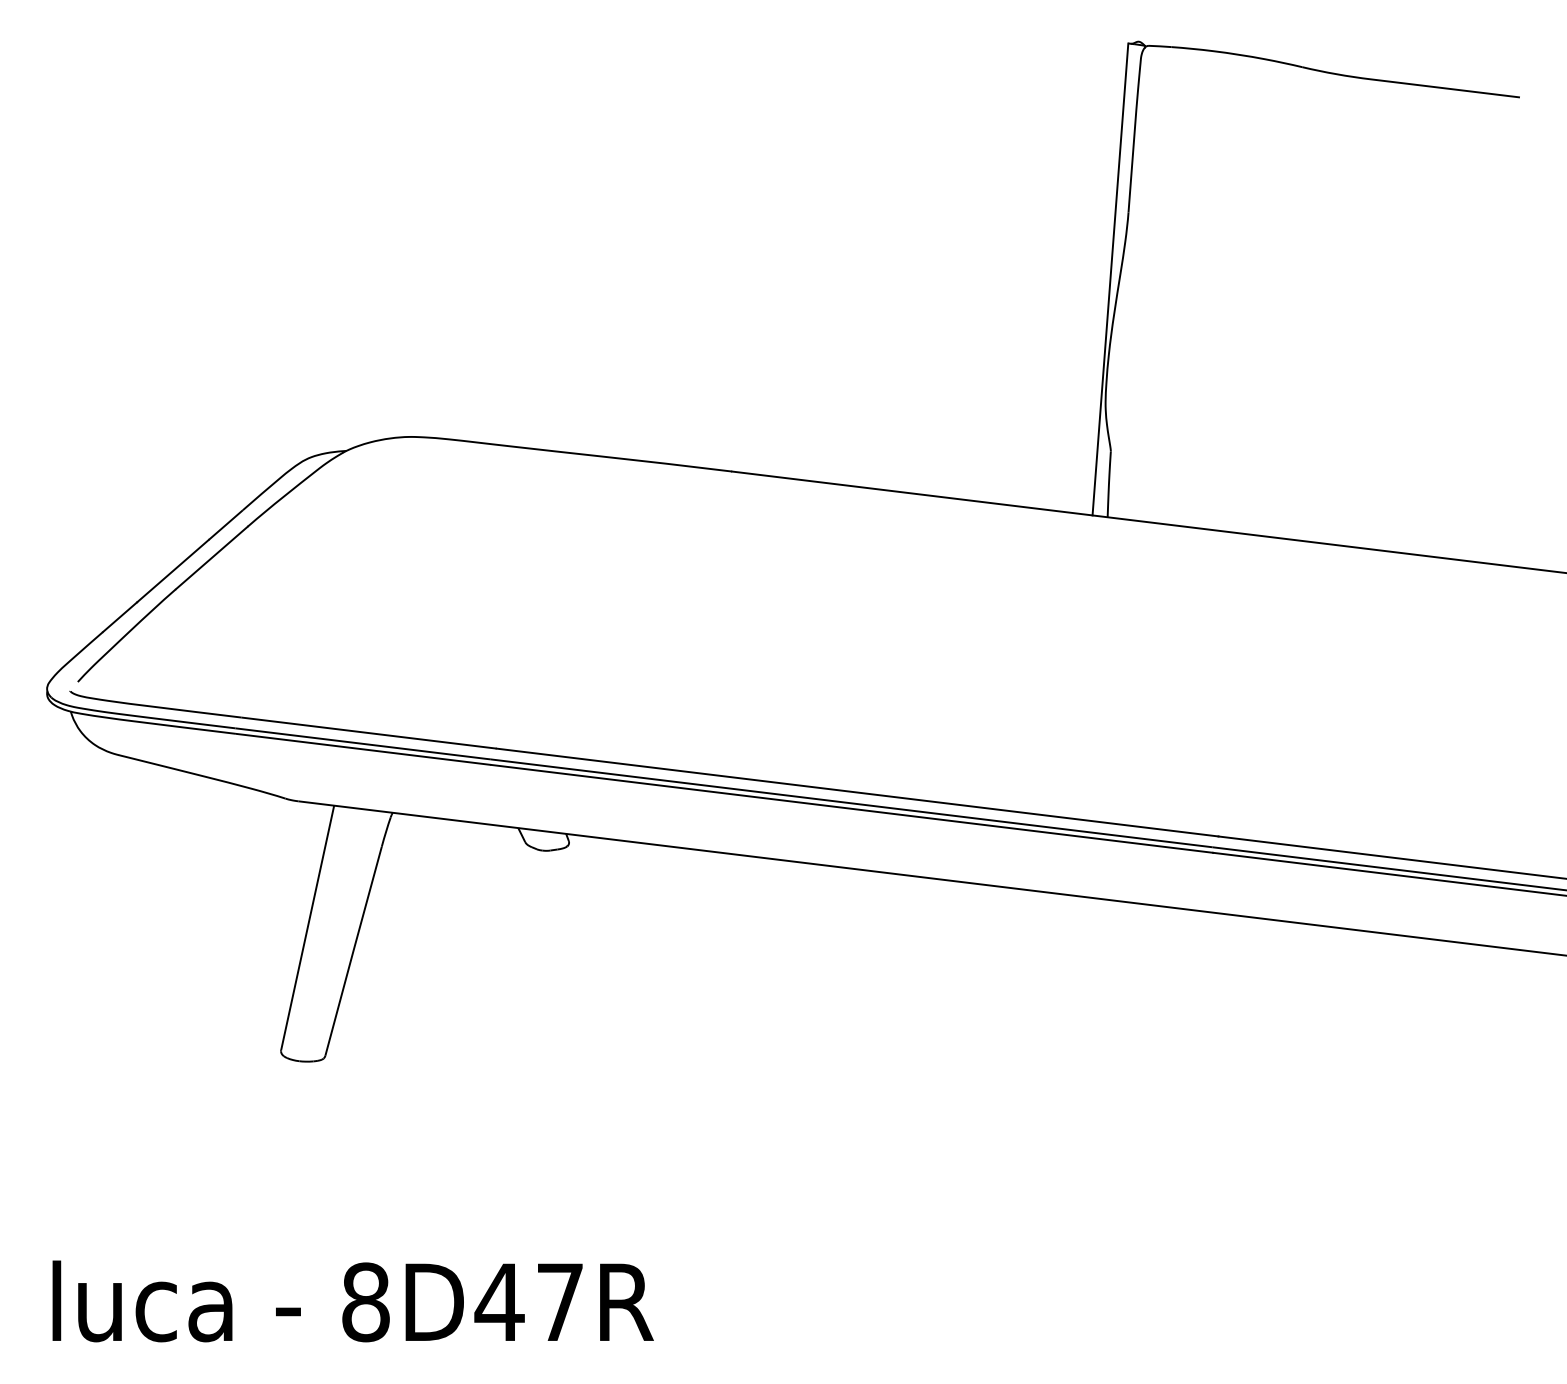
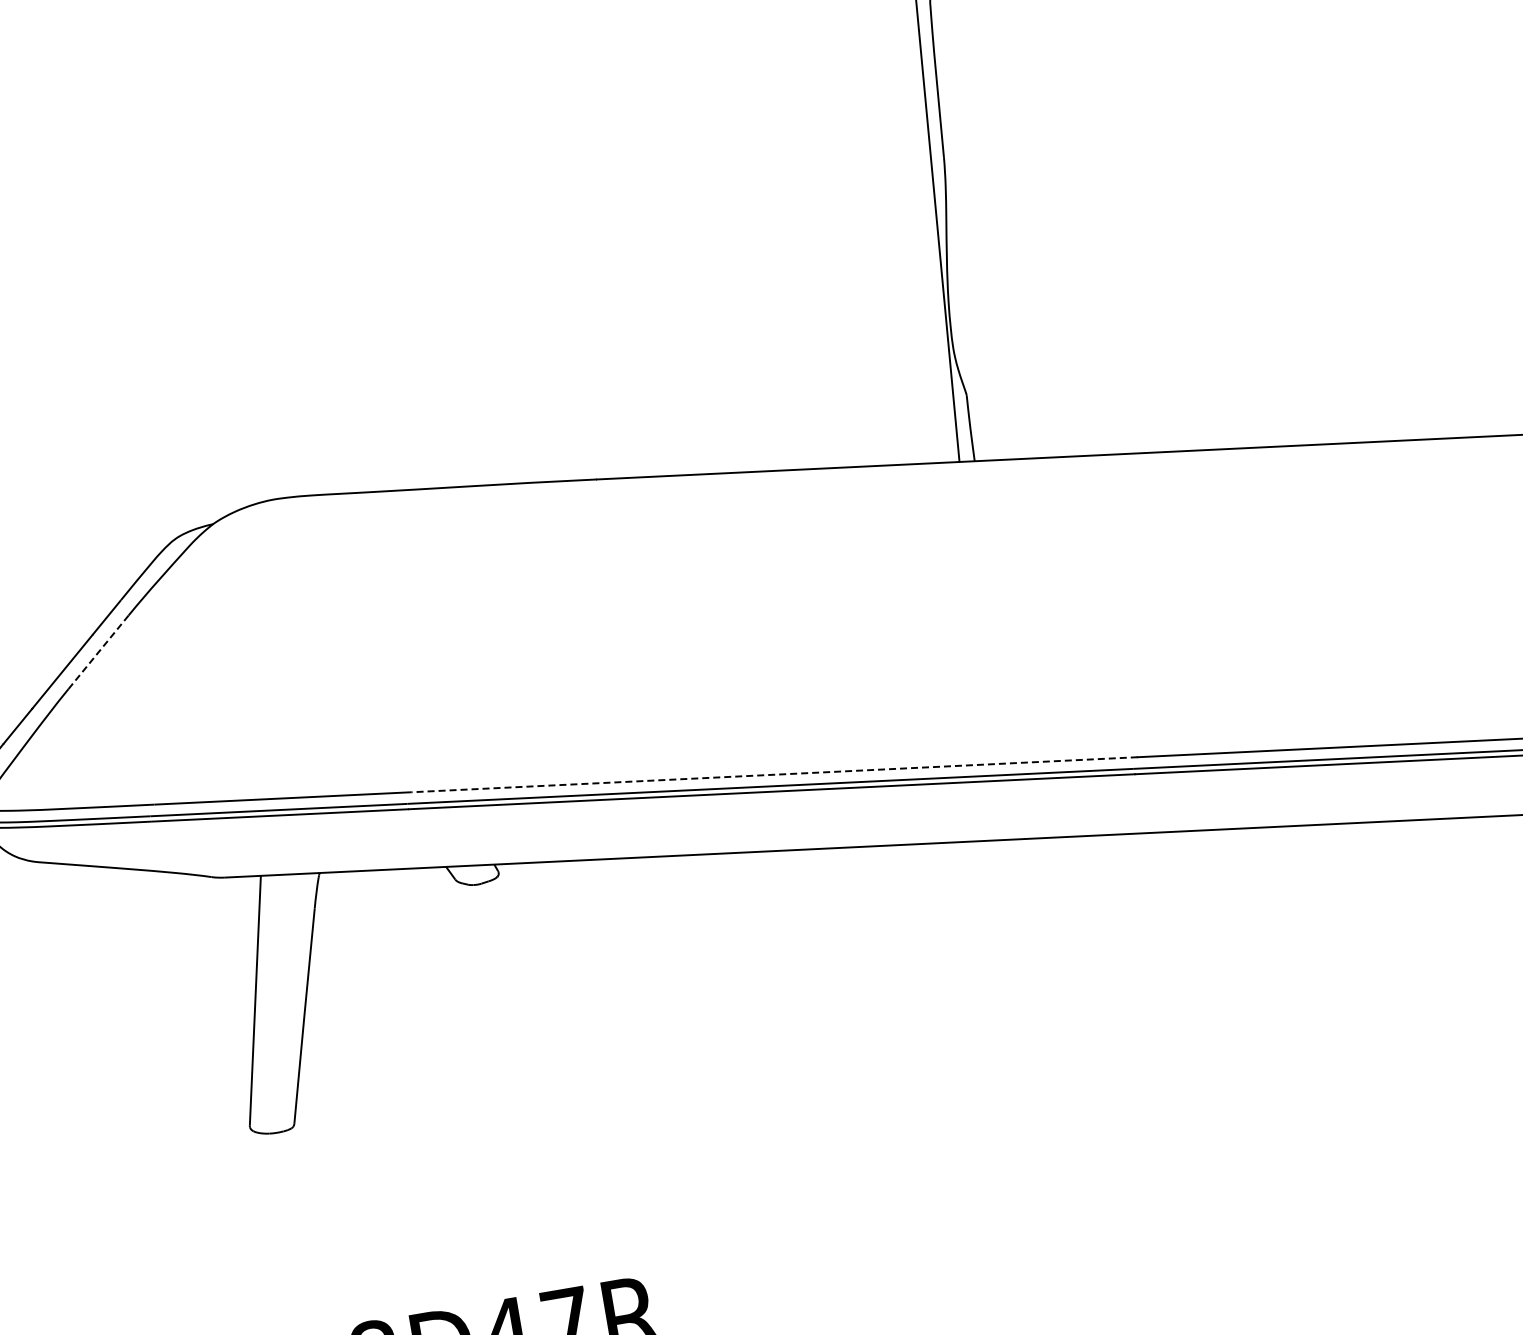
line: (211, 557) -> (98, 651), solid -> dashed
line: (857, 792) -> (774, 774), solid -> dashed

